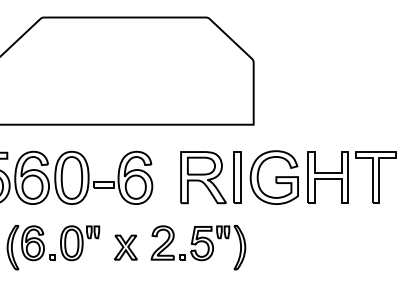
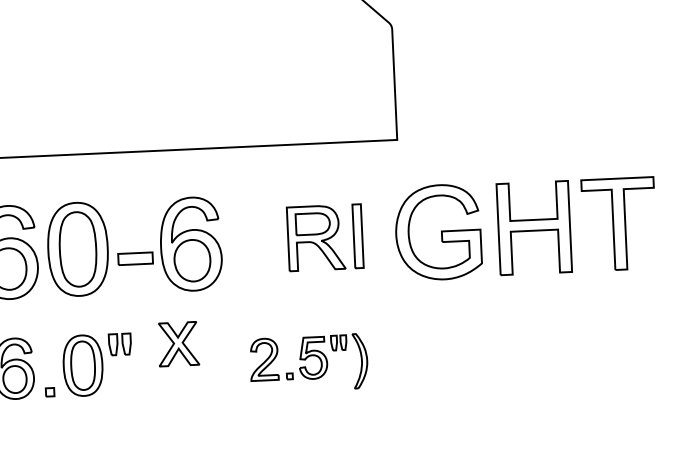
part: (210, 177) -> (324, 237), size x0.7
part: (125, 247) -> (177, 343), moved
part: (198, 247) -> (308, 362), size x0.7

